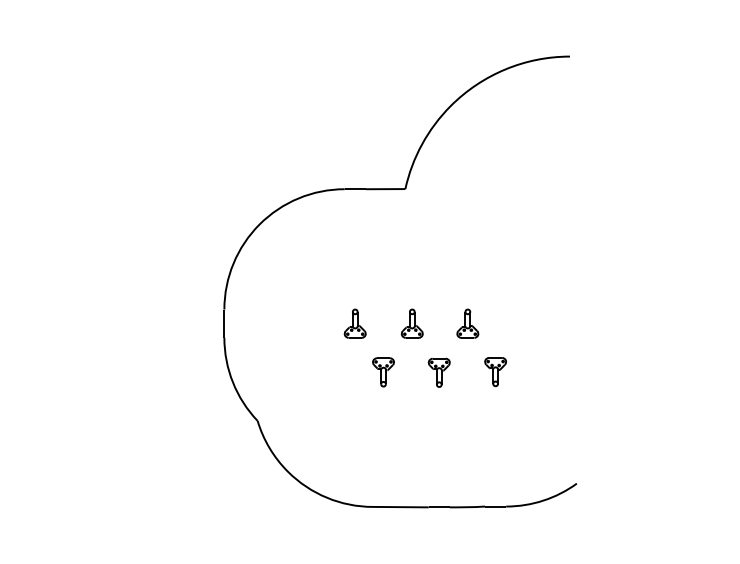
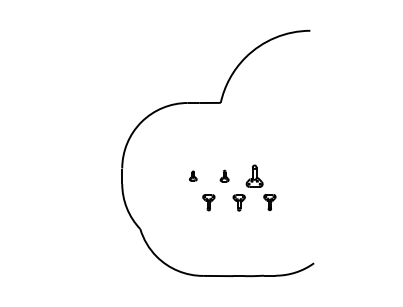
part: (353, 322) -> (192, 175), size x0.6
part: (412, 322) -> (224, 175), size x0.7
part: (467, 322) -> (254, 175), size x1.4

